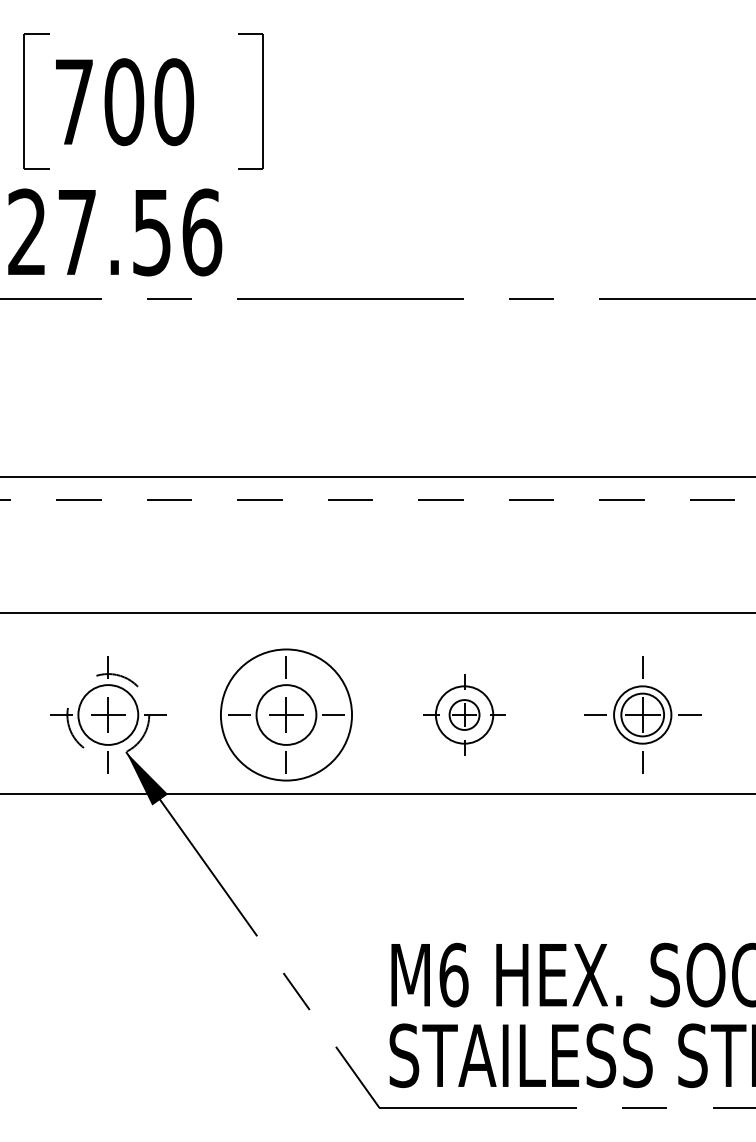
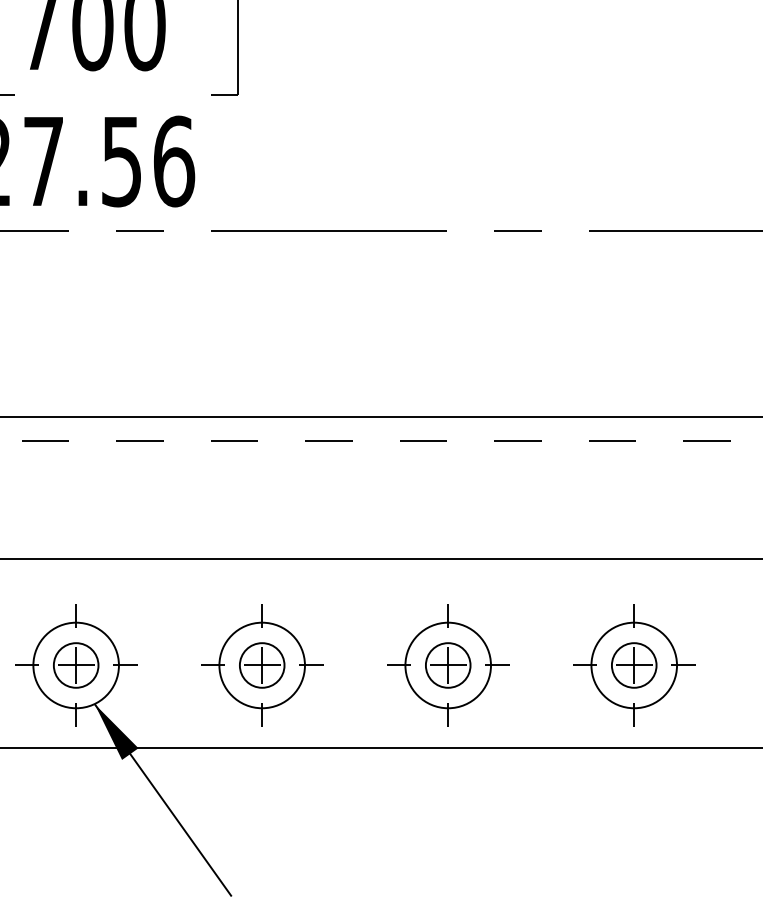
circle: (107, 714) -> (75, 664), size x0.71
circle: (286, 714) -> (262, 664), size x0.62
circle: (286, 714) -> (262, 664), size x0.71
part: (464, 714) -> (448, 664), size x1.43
circle: (642, 714) -> (634, 664), size x1.43
circle: (108, 715) -> (76, 665), dashed -> solid

